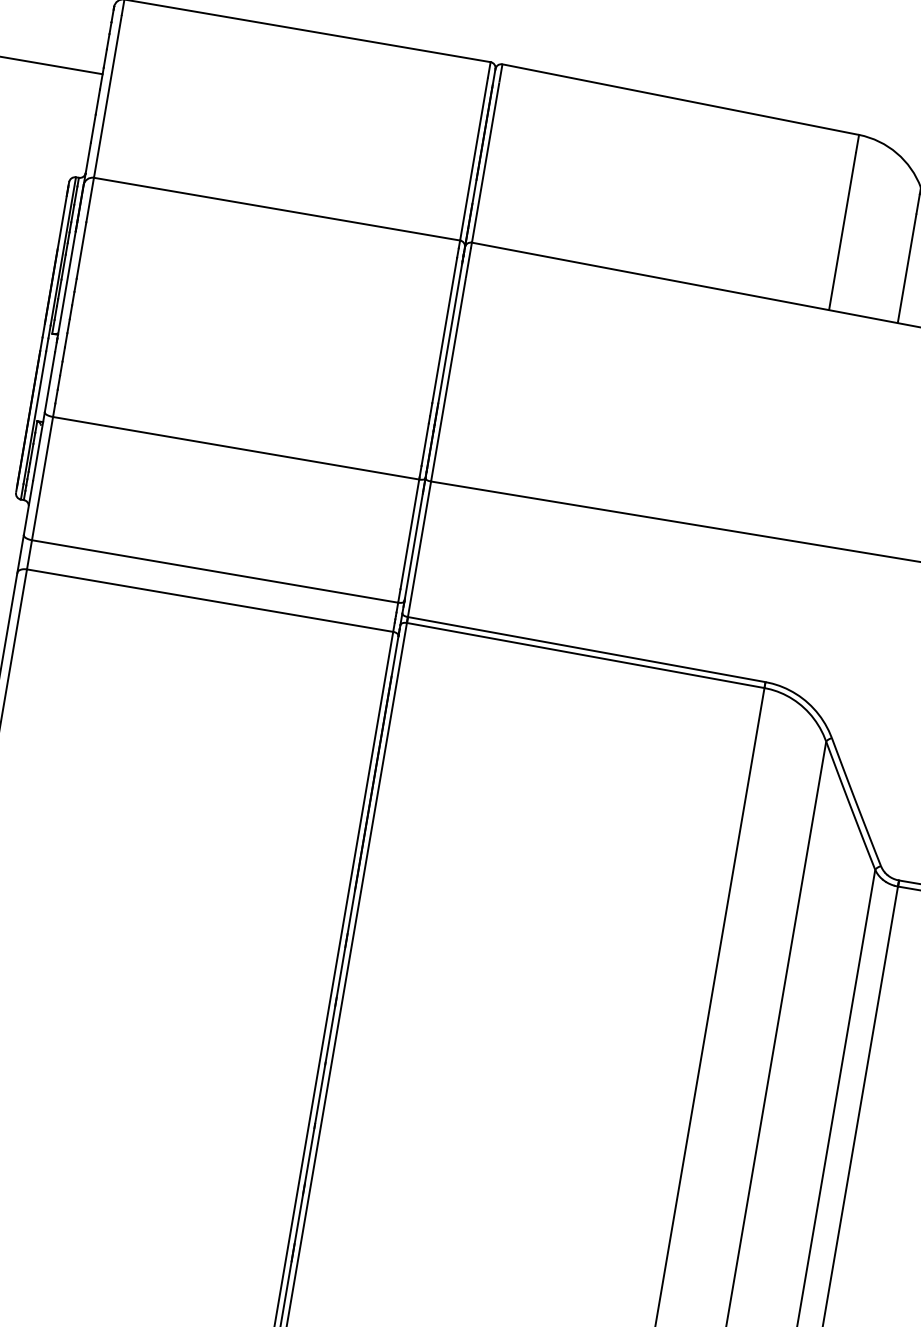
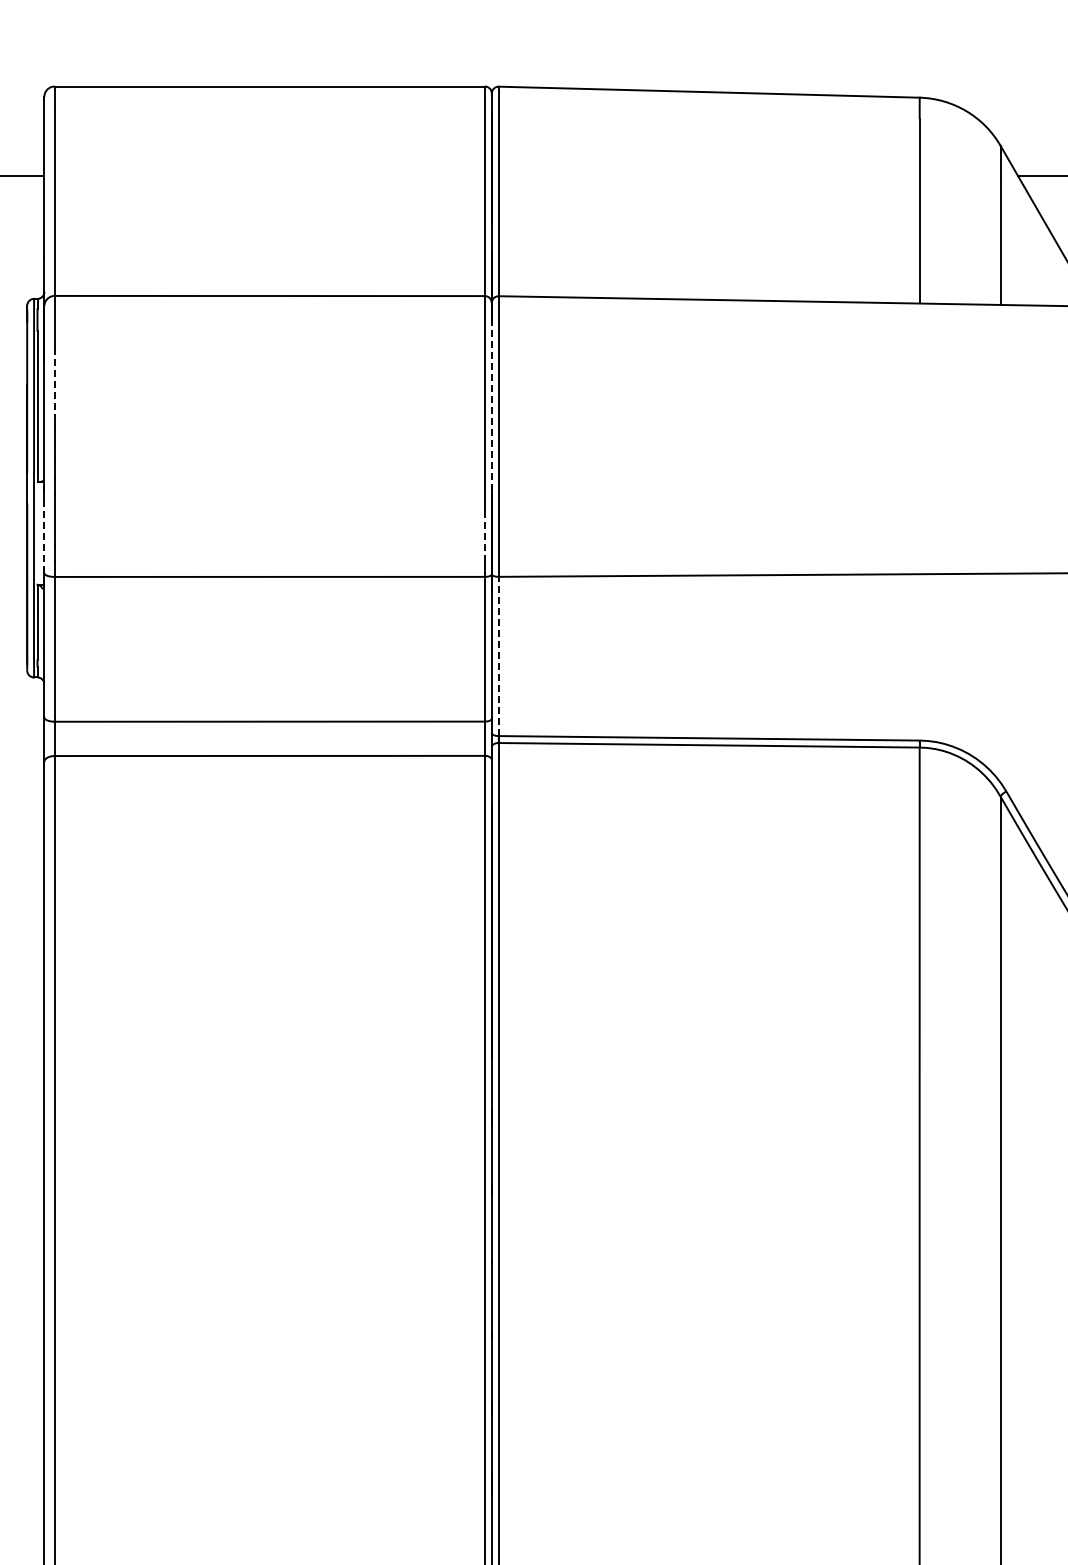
line: (81, 250) -> (54, 381), solid -> dashed
line: (449, 336) -> (491, 407), solid -> dashed
line: (50, 381) -> (44, 537), solid -> dashed
line: (424, 444) -> (484, 535), solid -> dashed
line: (419, 549) -> (498, 656), solid -> dashed

